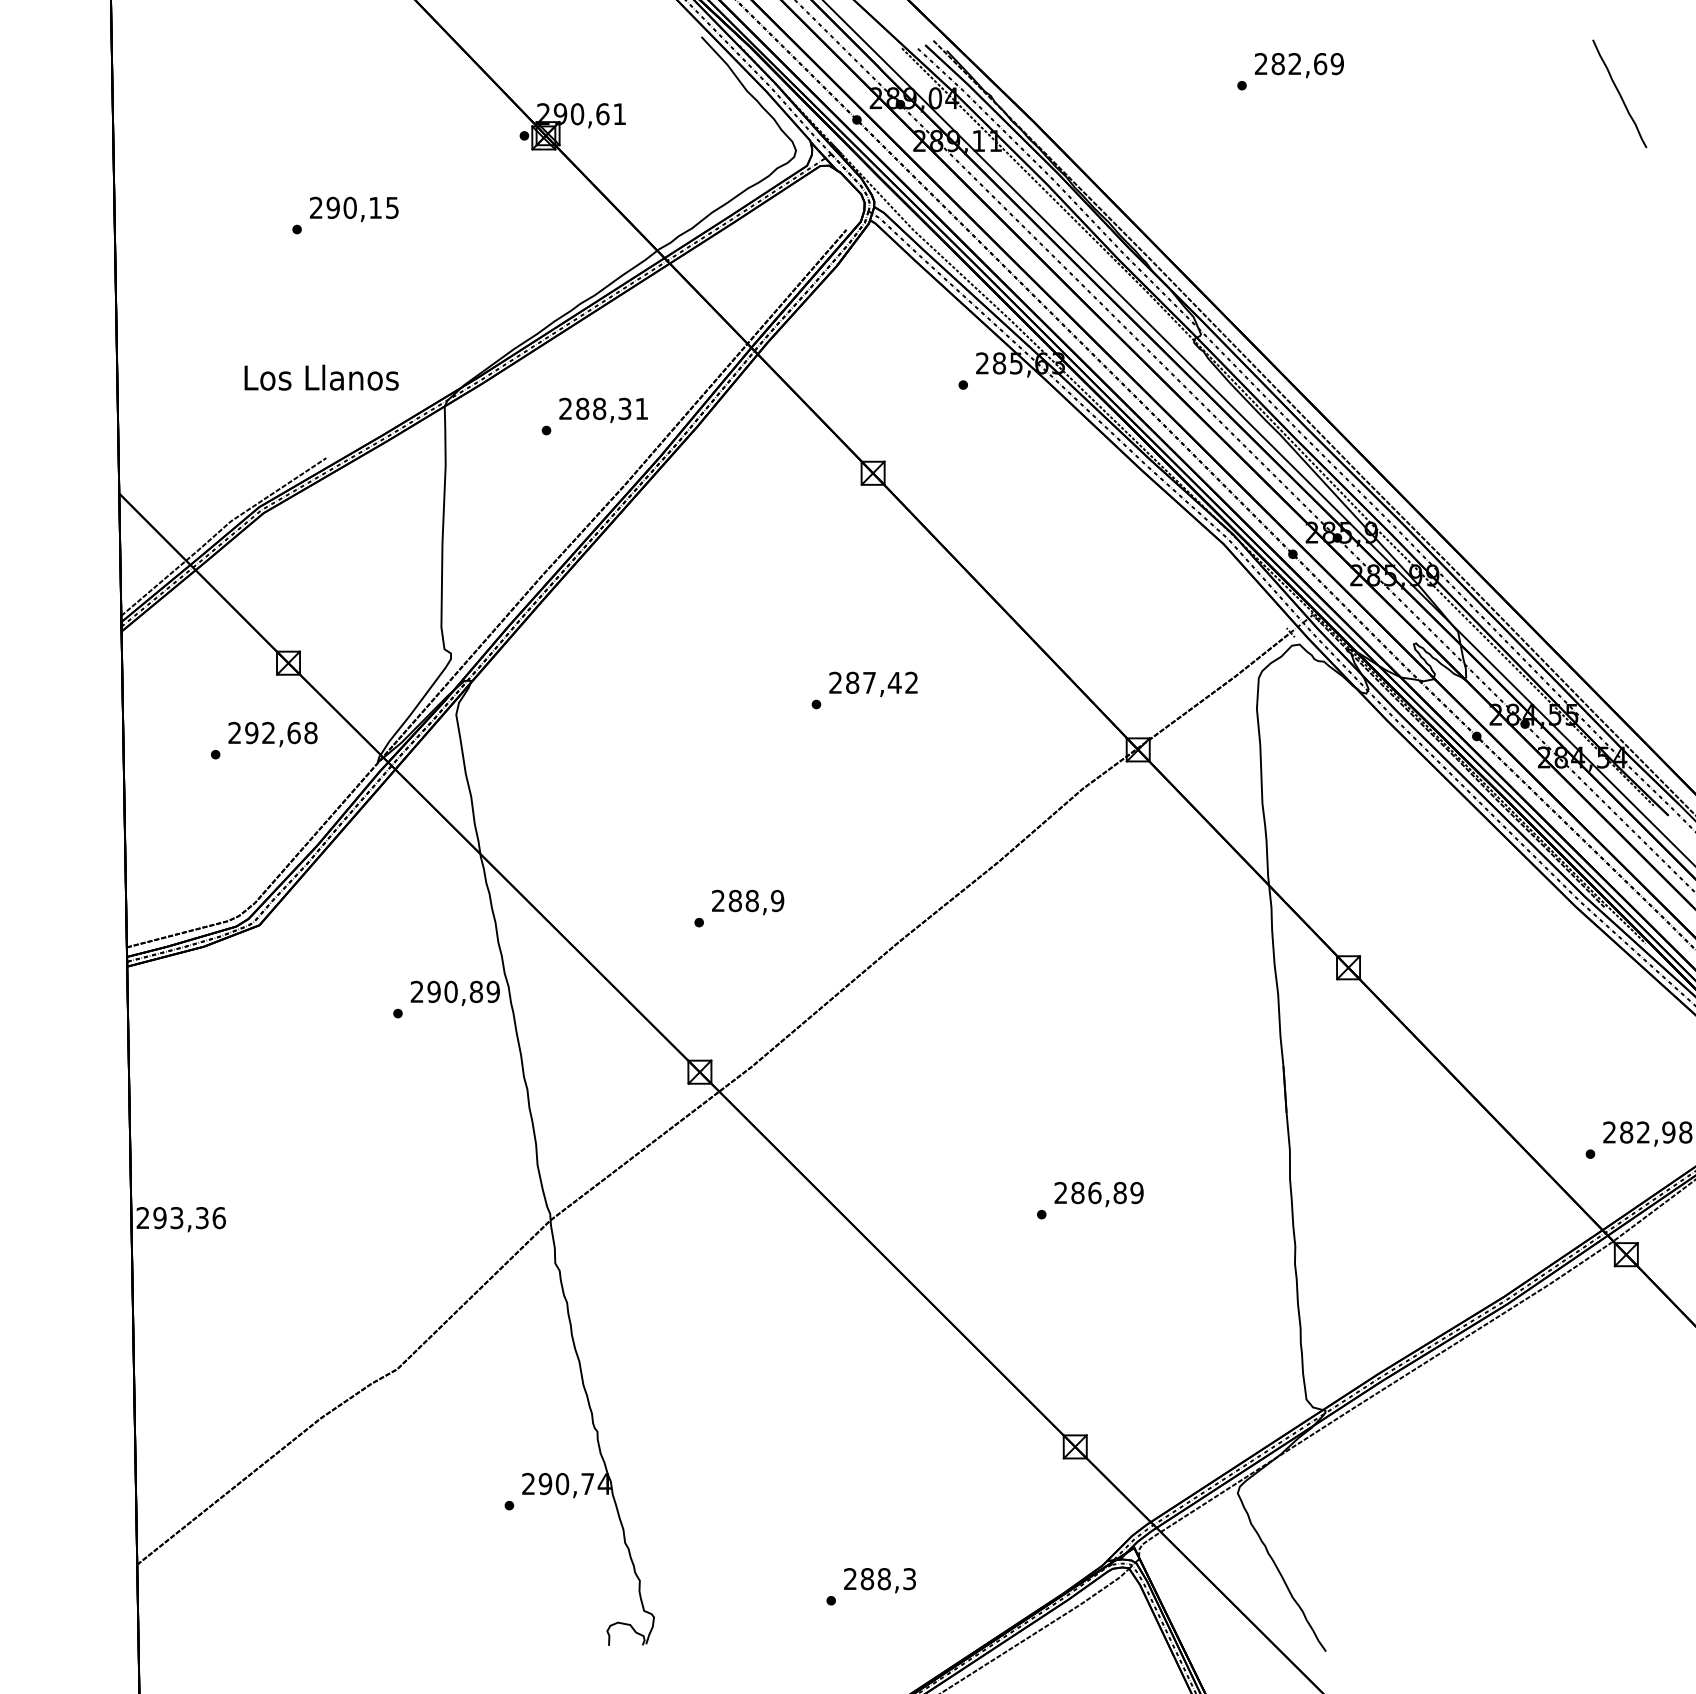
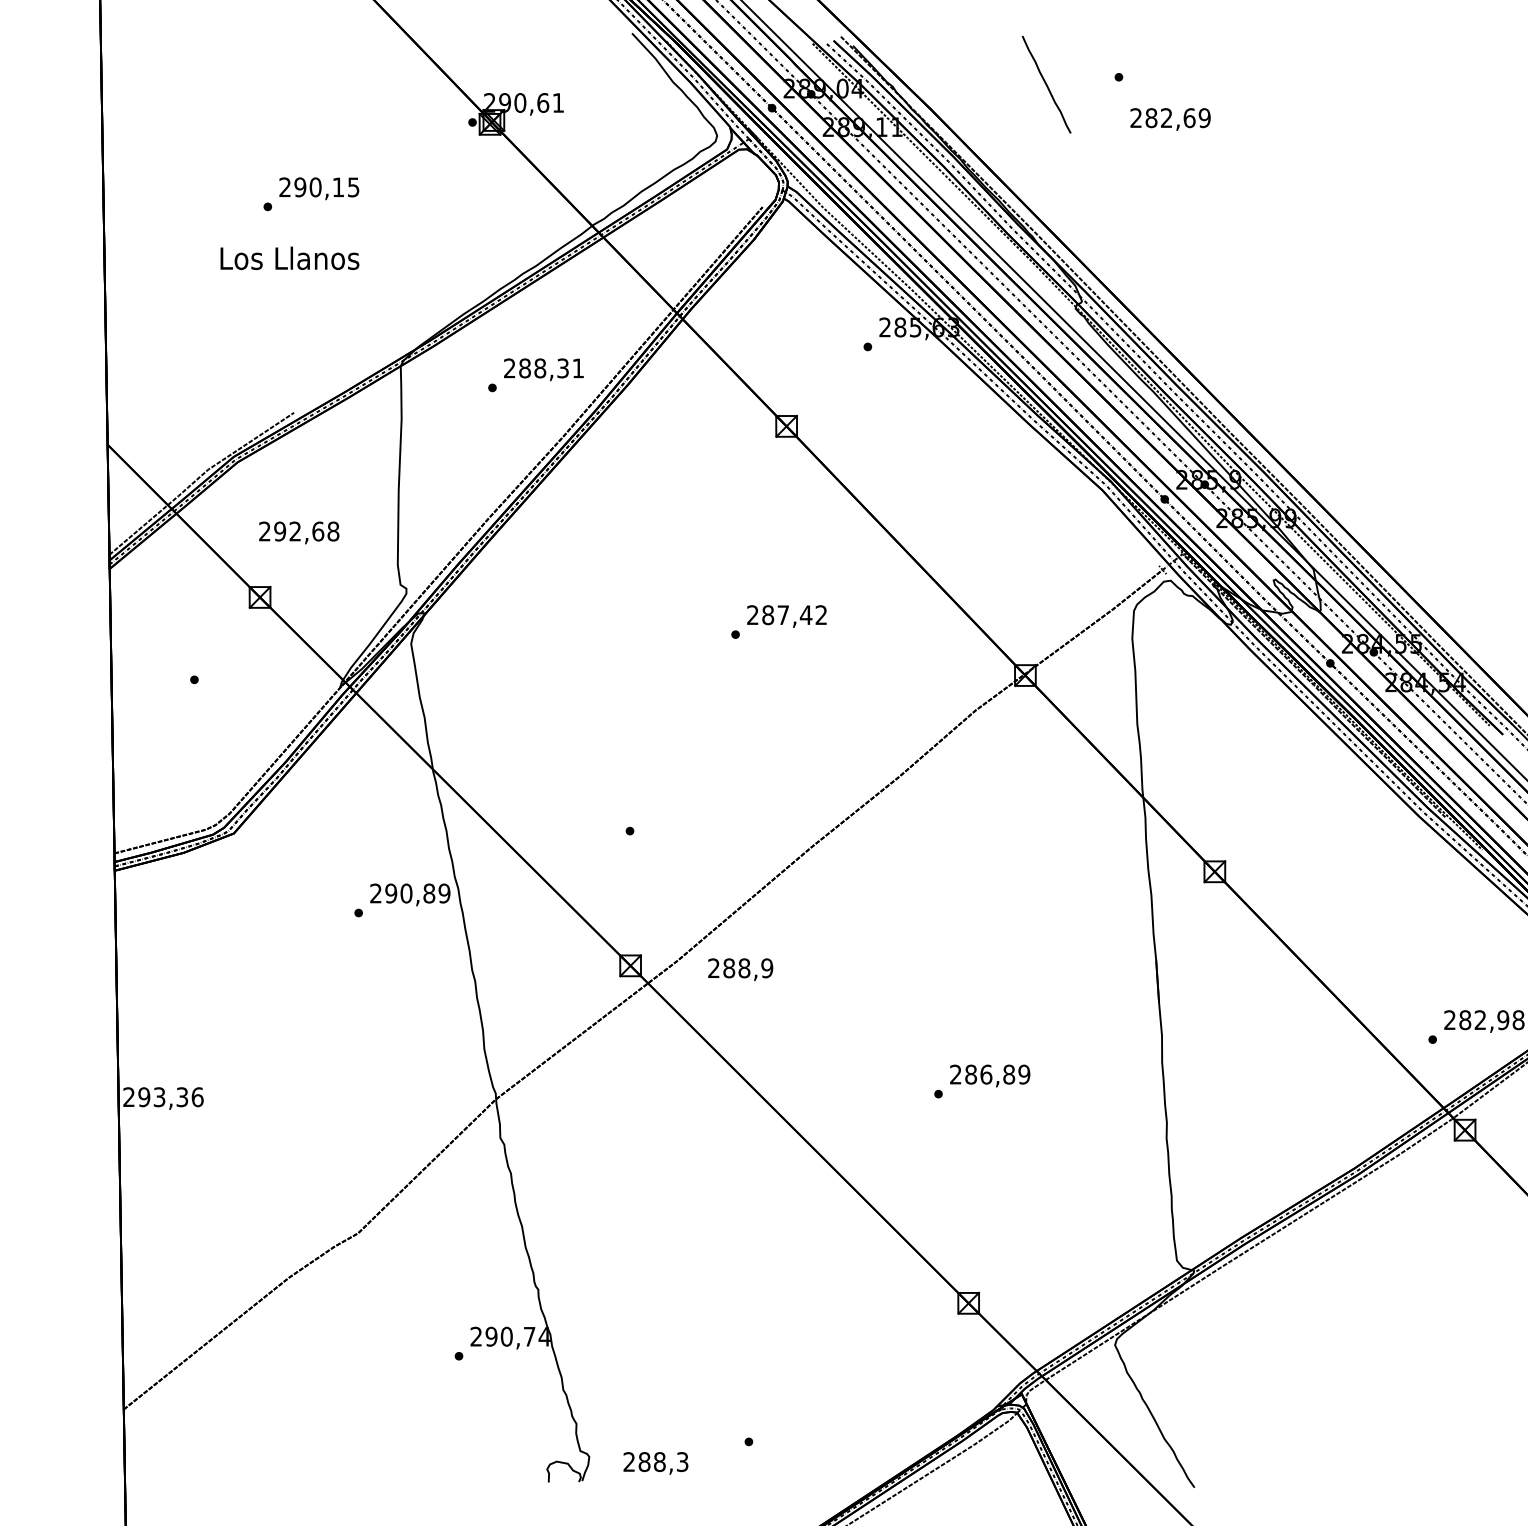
text: (1298, 65) -> (1169, 119), moved
line: (1619, 93) -> (1046, 84), moved
text: (321, 377) -> (289, 258), moved
text: (272, 734) -> (298, 532), moved
text: (748, 902) -> (741, 969), moved
text: (879, 1580) -> (655, 1463), moved

